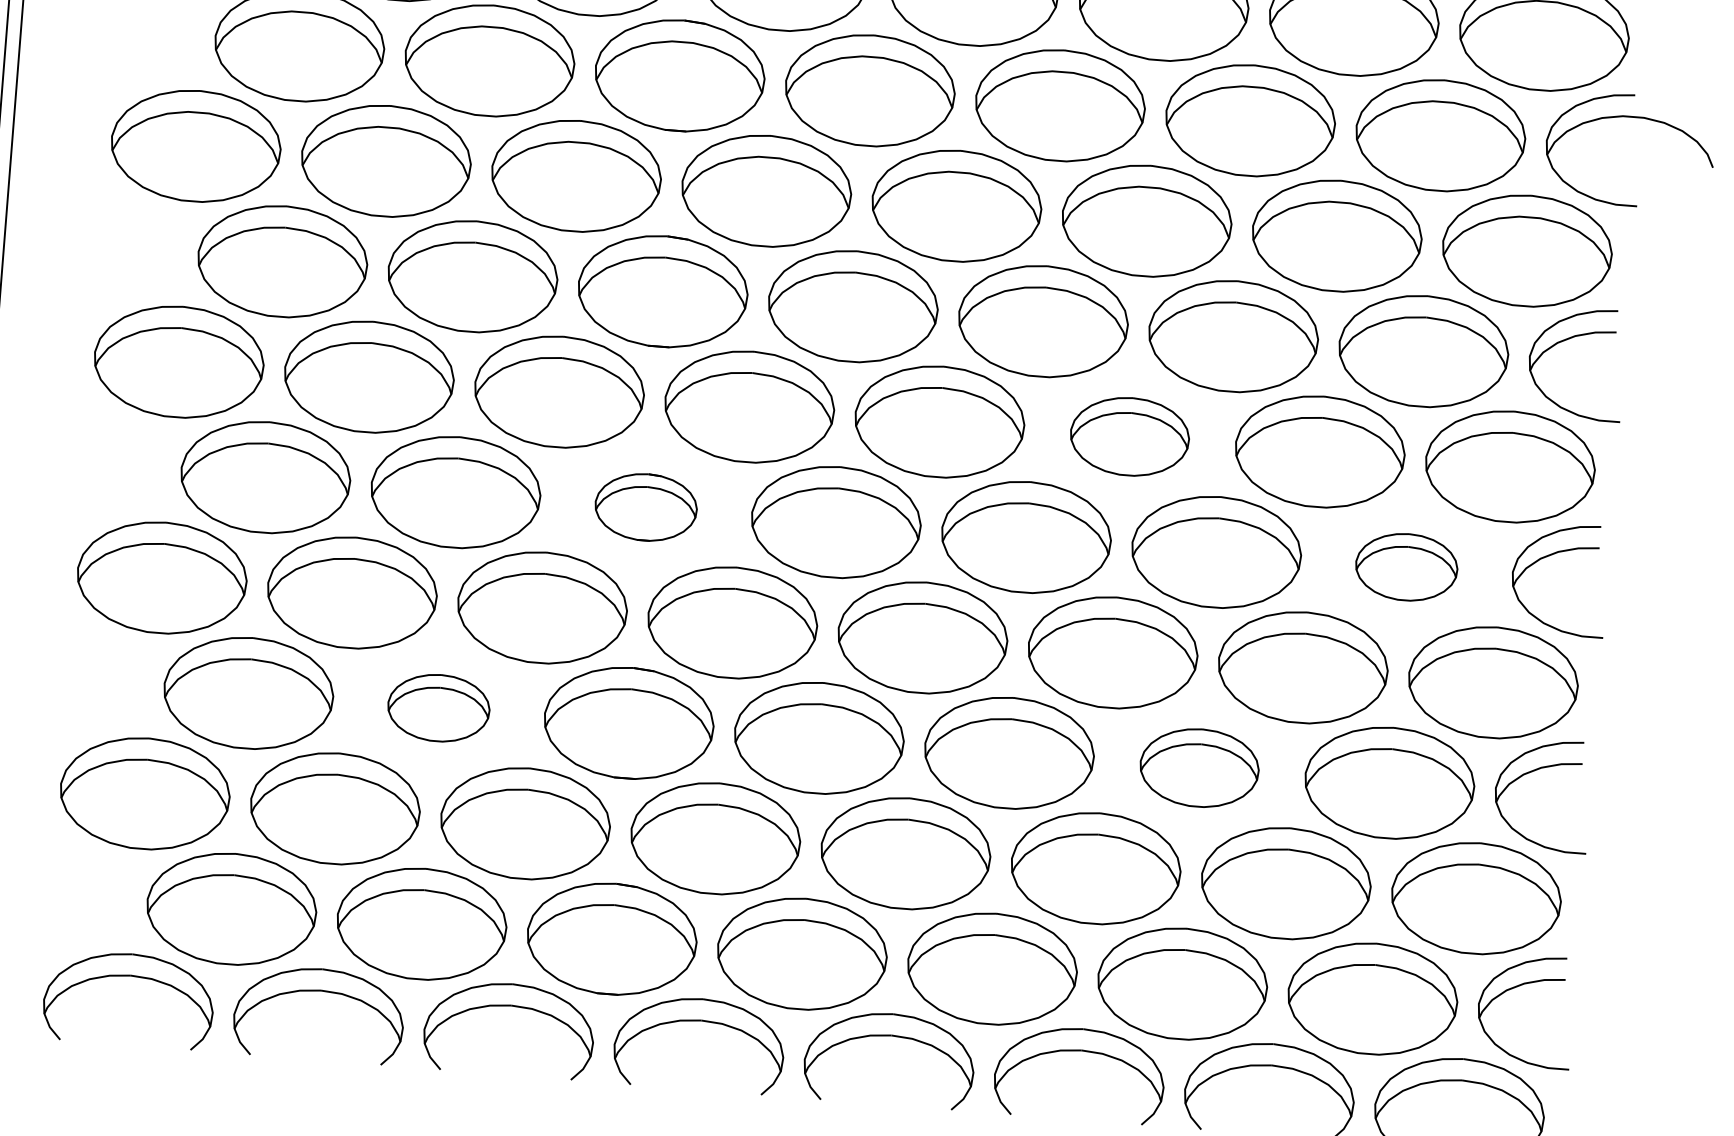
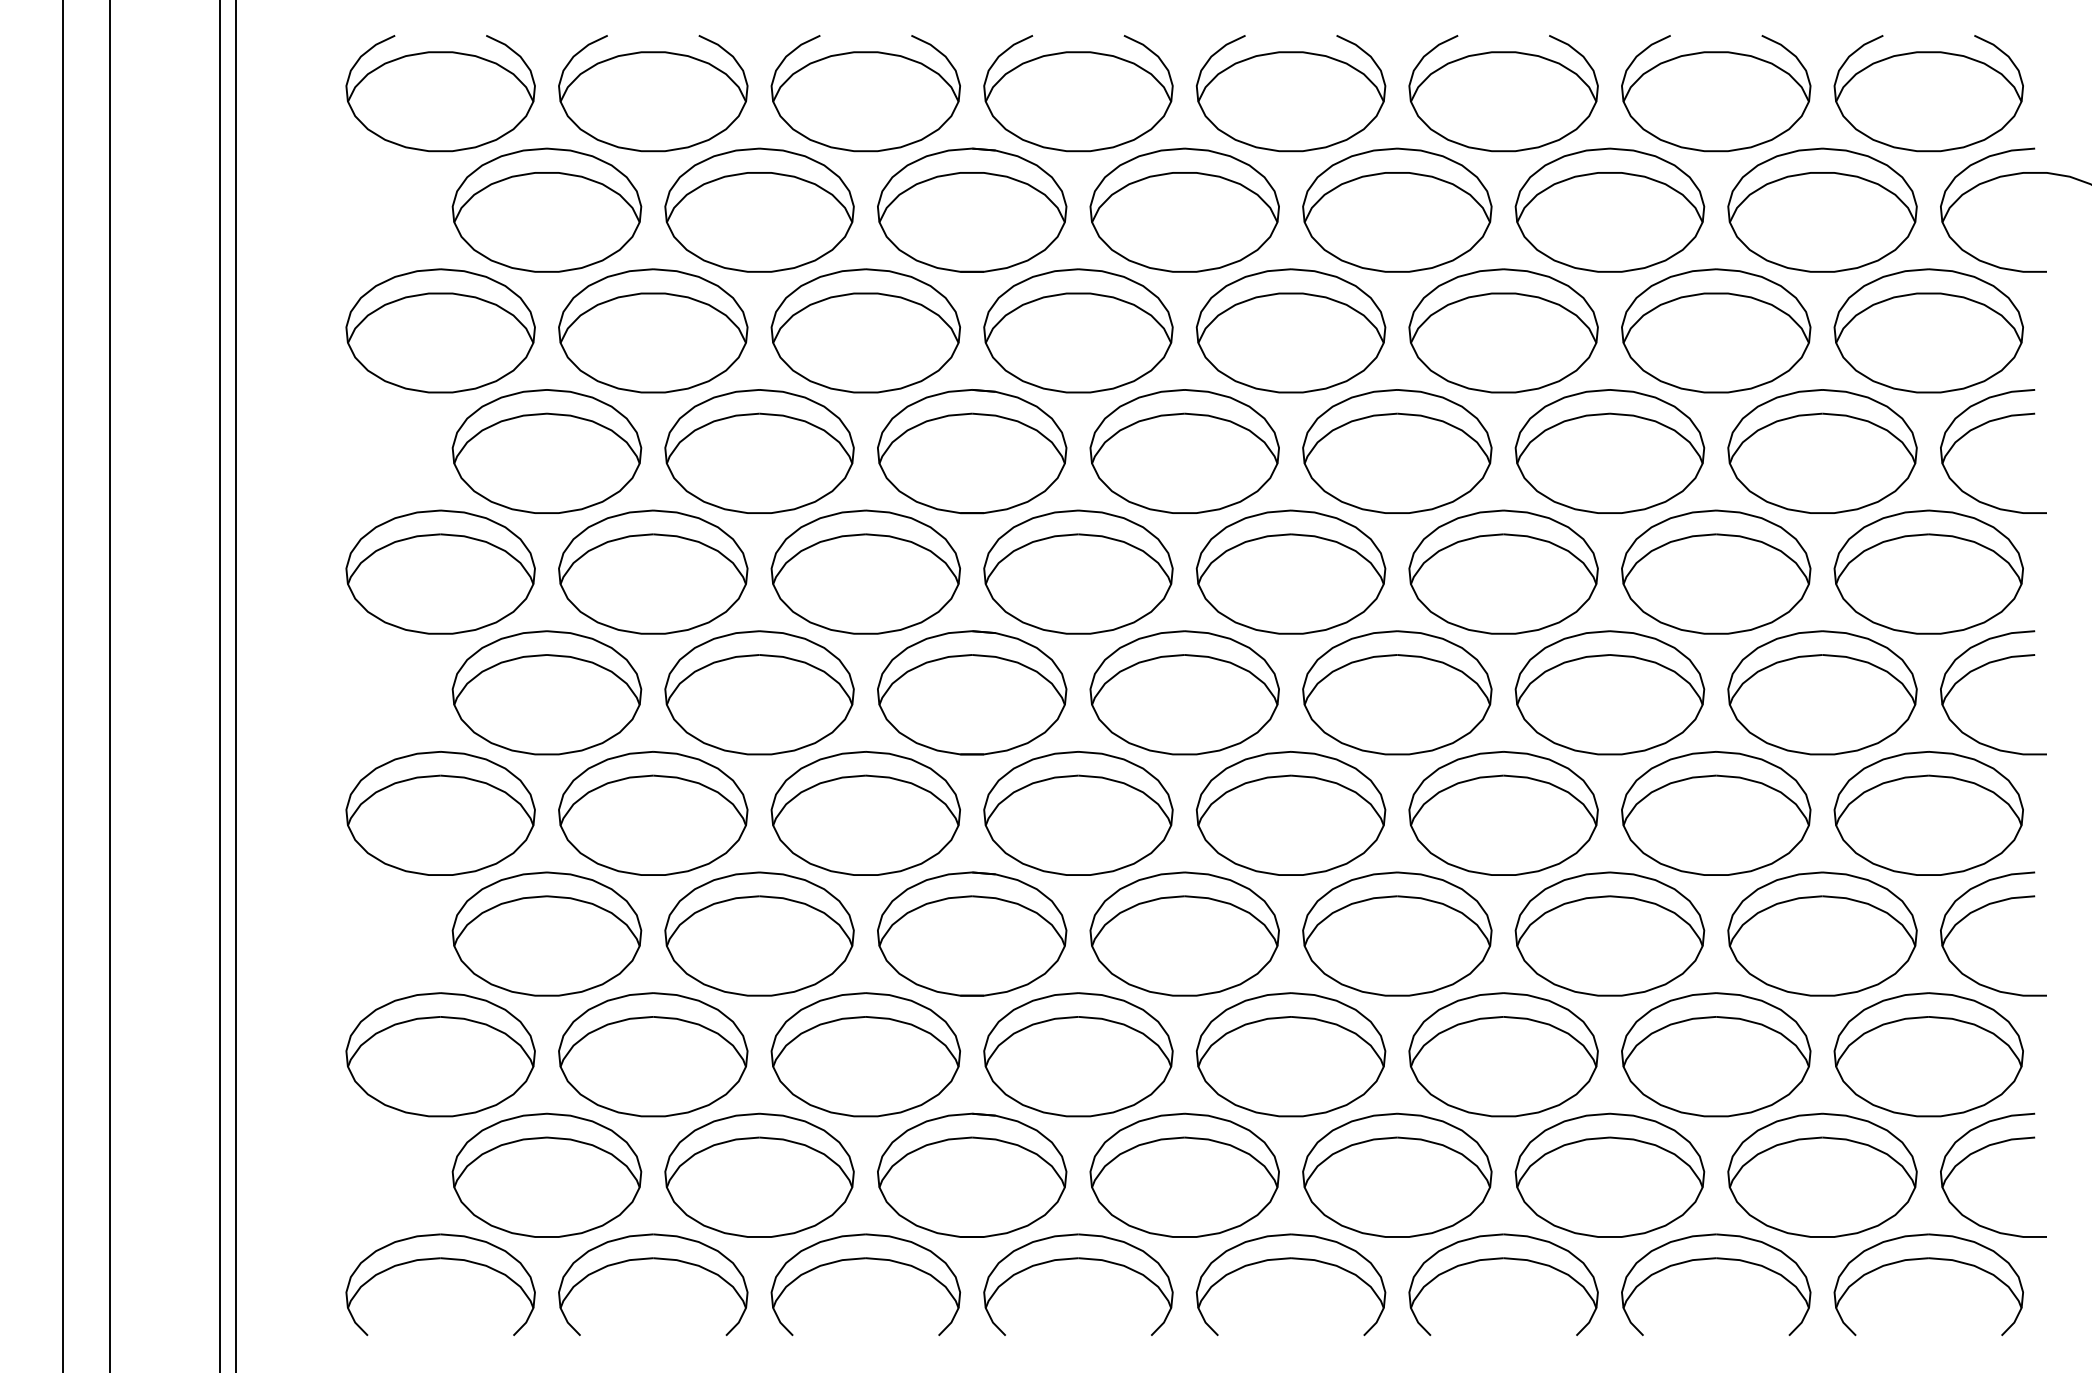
part: (1129, 436) -> (1503, 571), size x1.43
part: (646, 507) -> (972, 692), size x1.67
part: (1406, 566) -> (1822, 692), size x1.67
part: (438, 707) -> (759, 933), size x1.67
part: (1199, 767) -> (1609, 933), size x1.43

